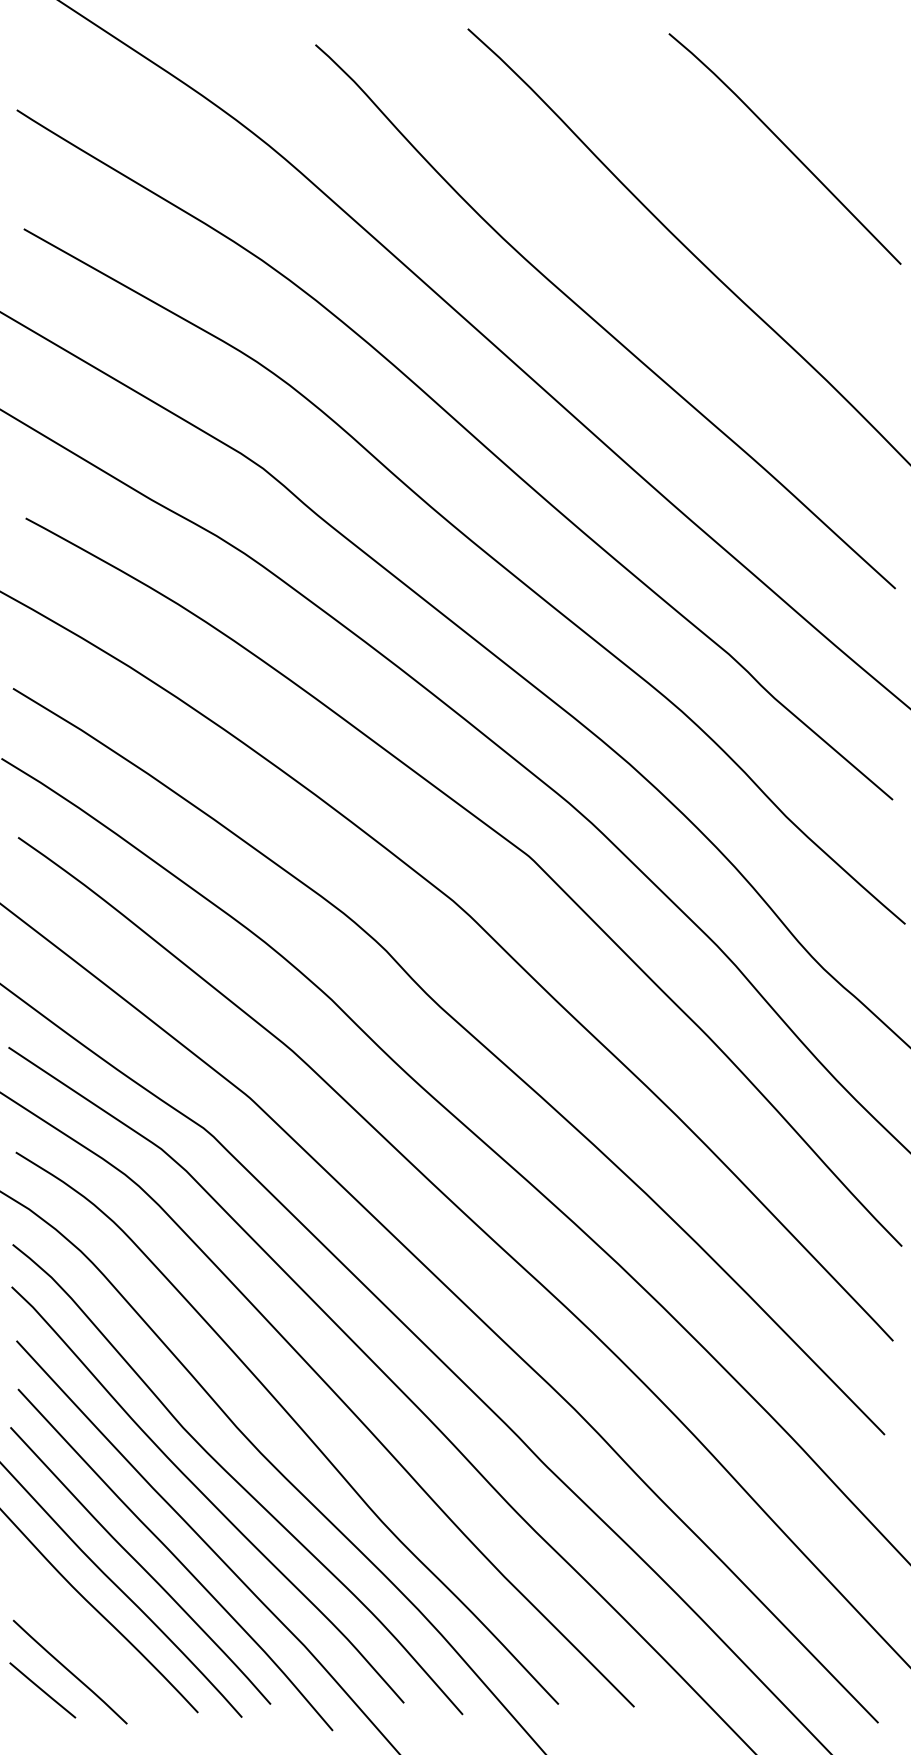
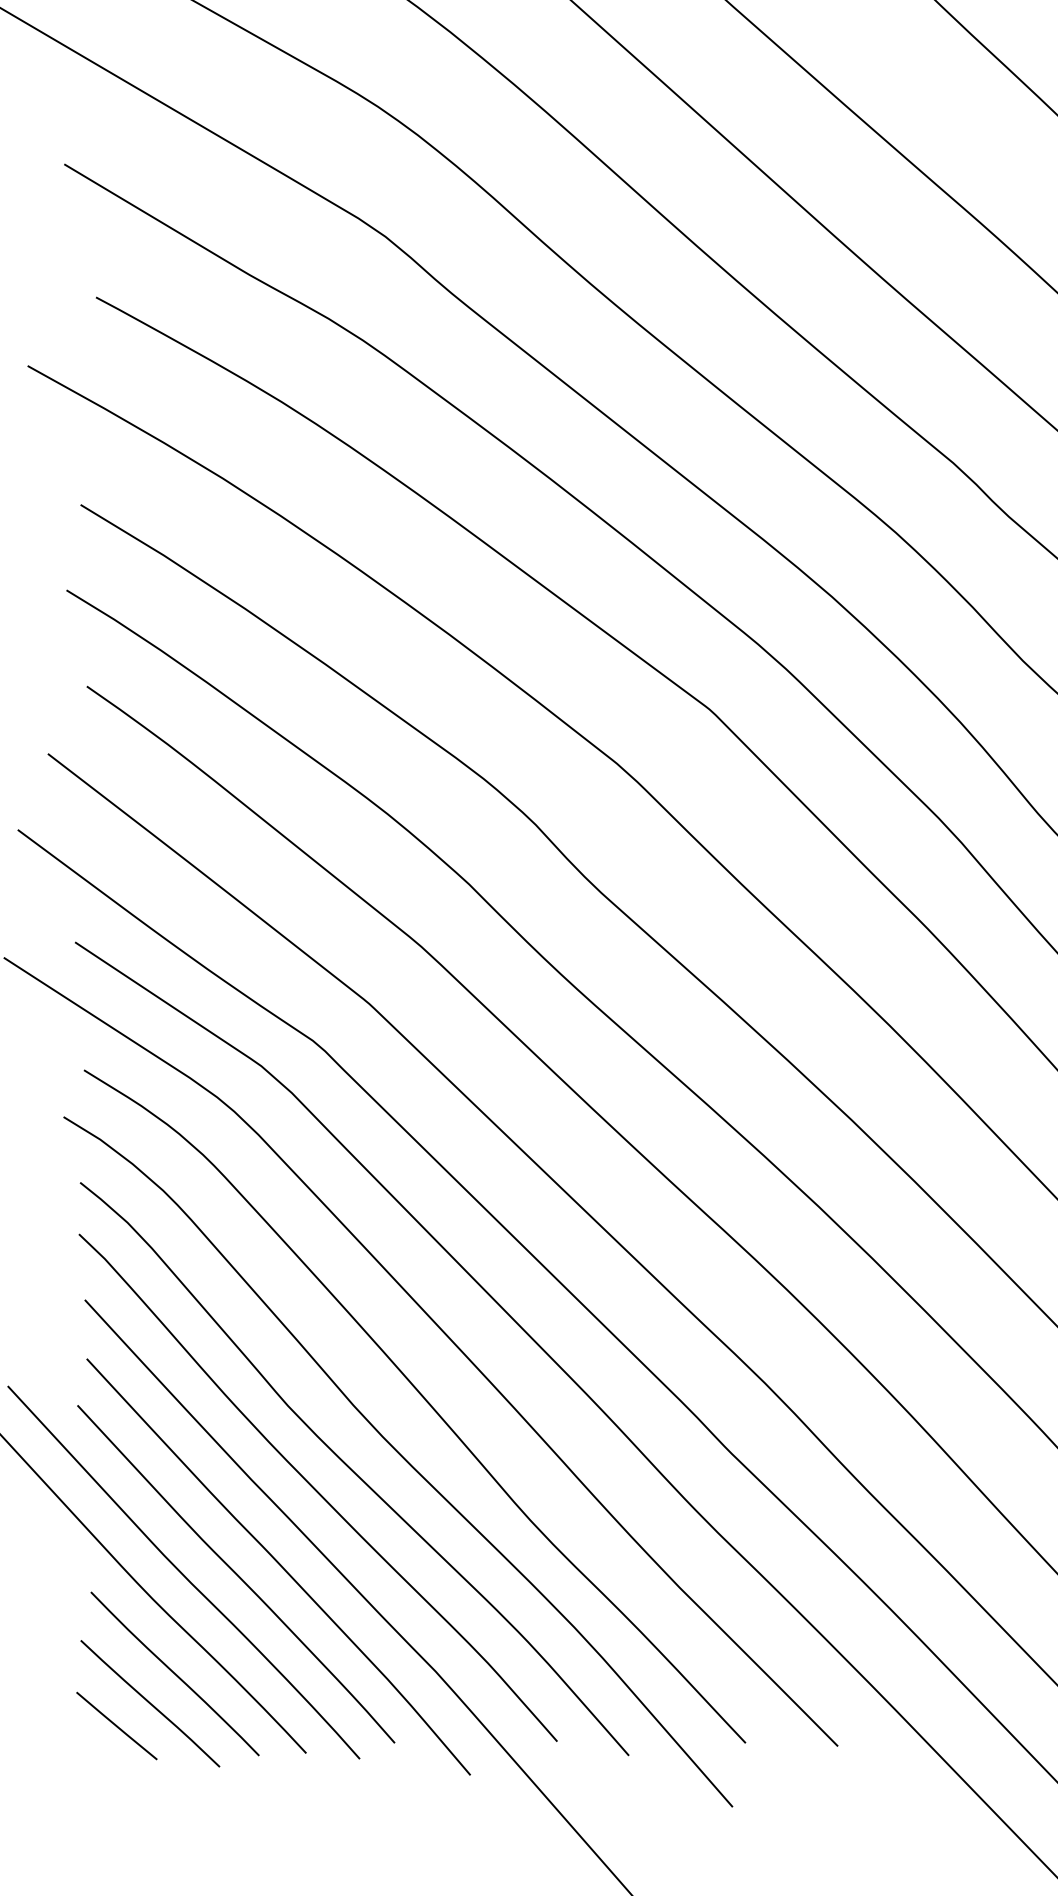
curve: (90, 1647) -> (175, 1673), added

